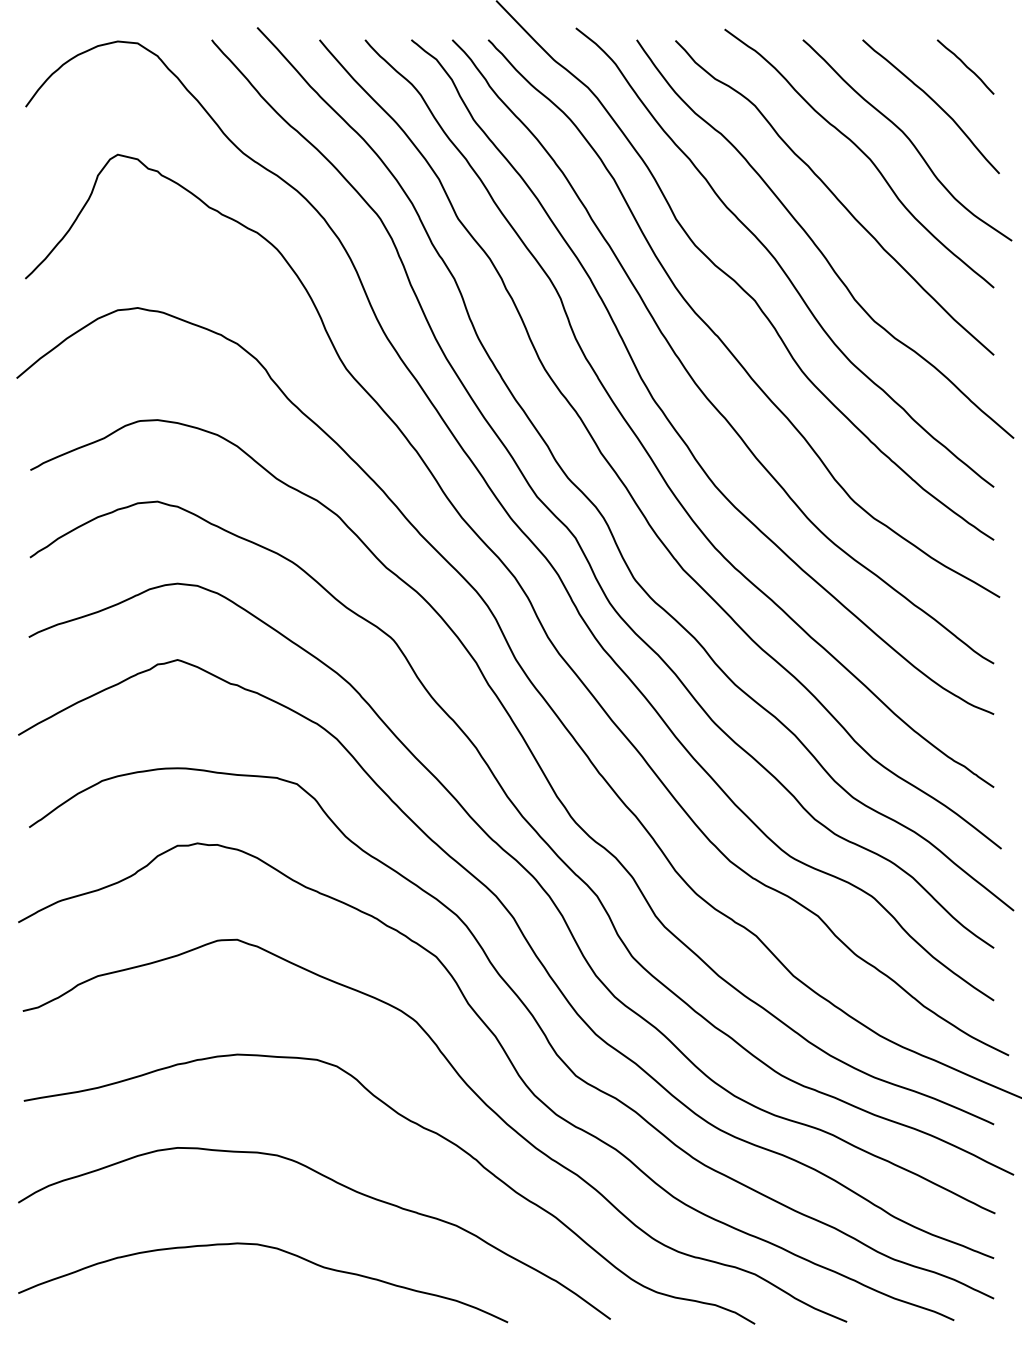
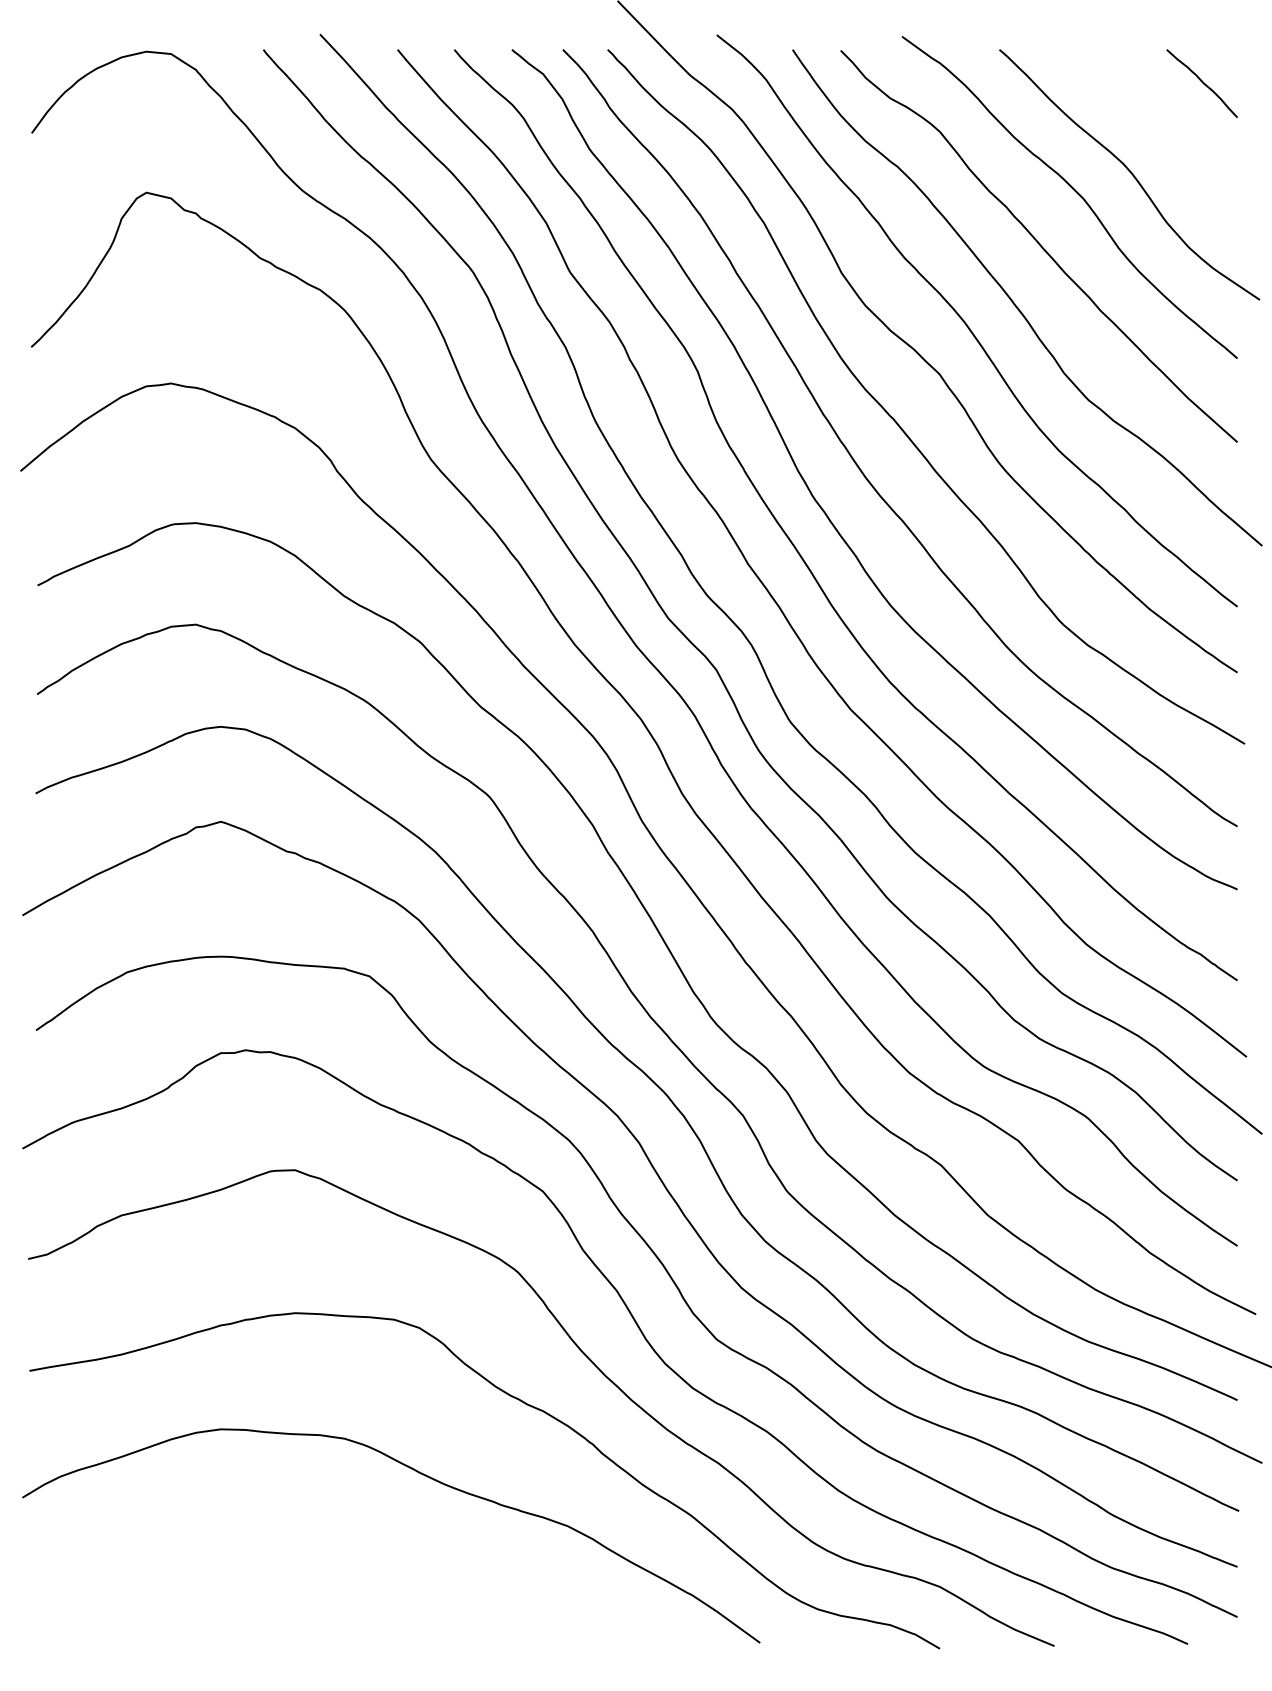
curve: (933, 102) -> (1162, 127), removed
curve: (271, 1248) -> (337, 1554), removed

